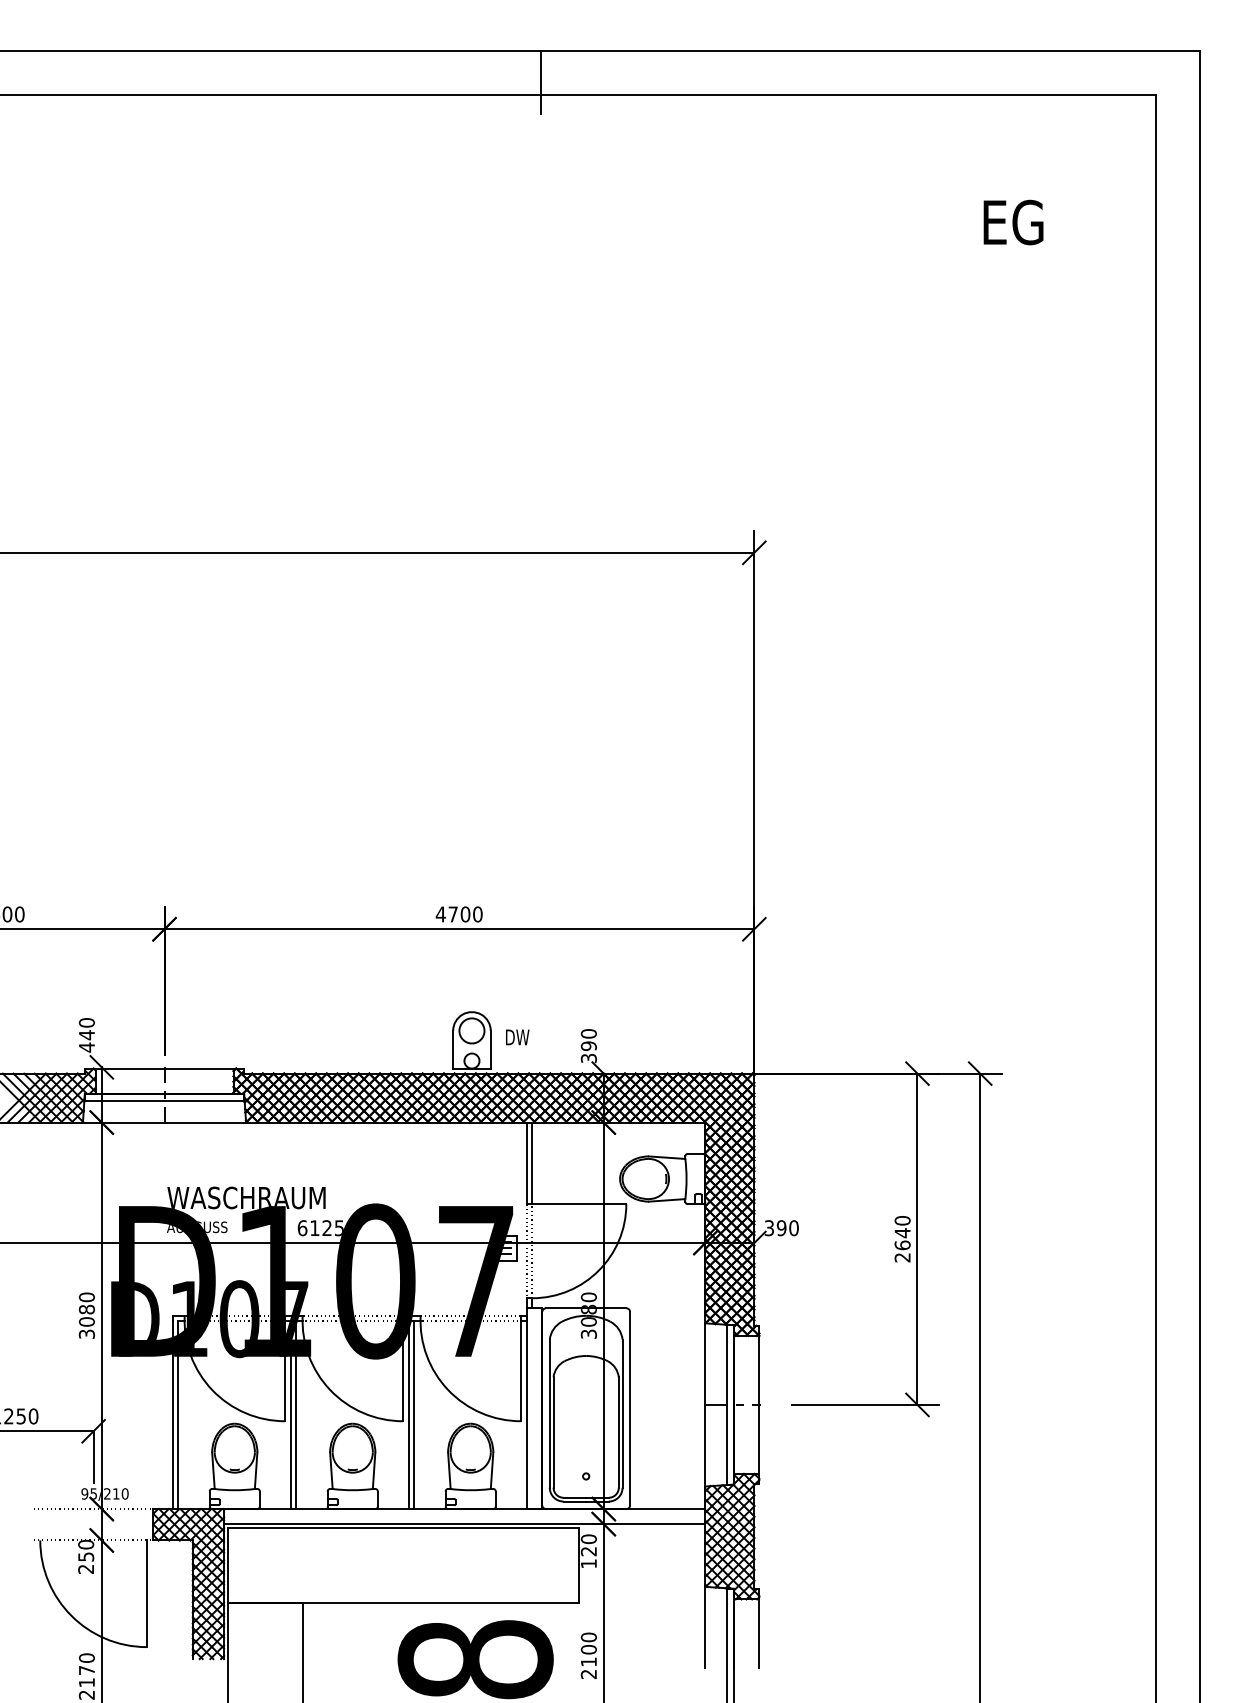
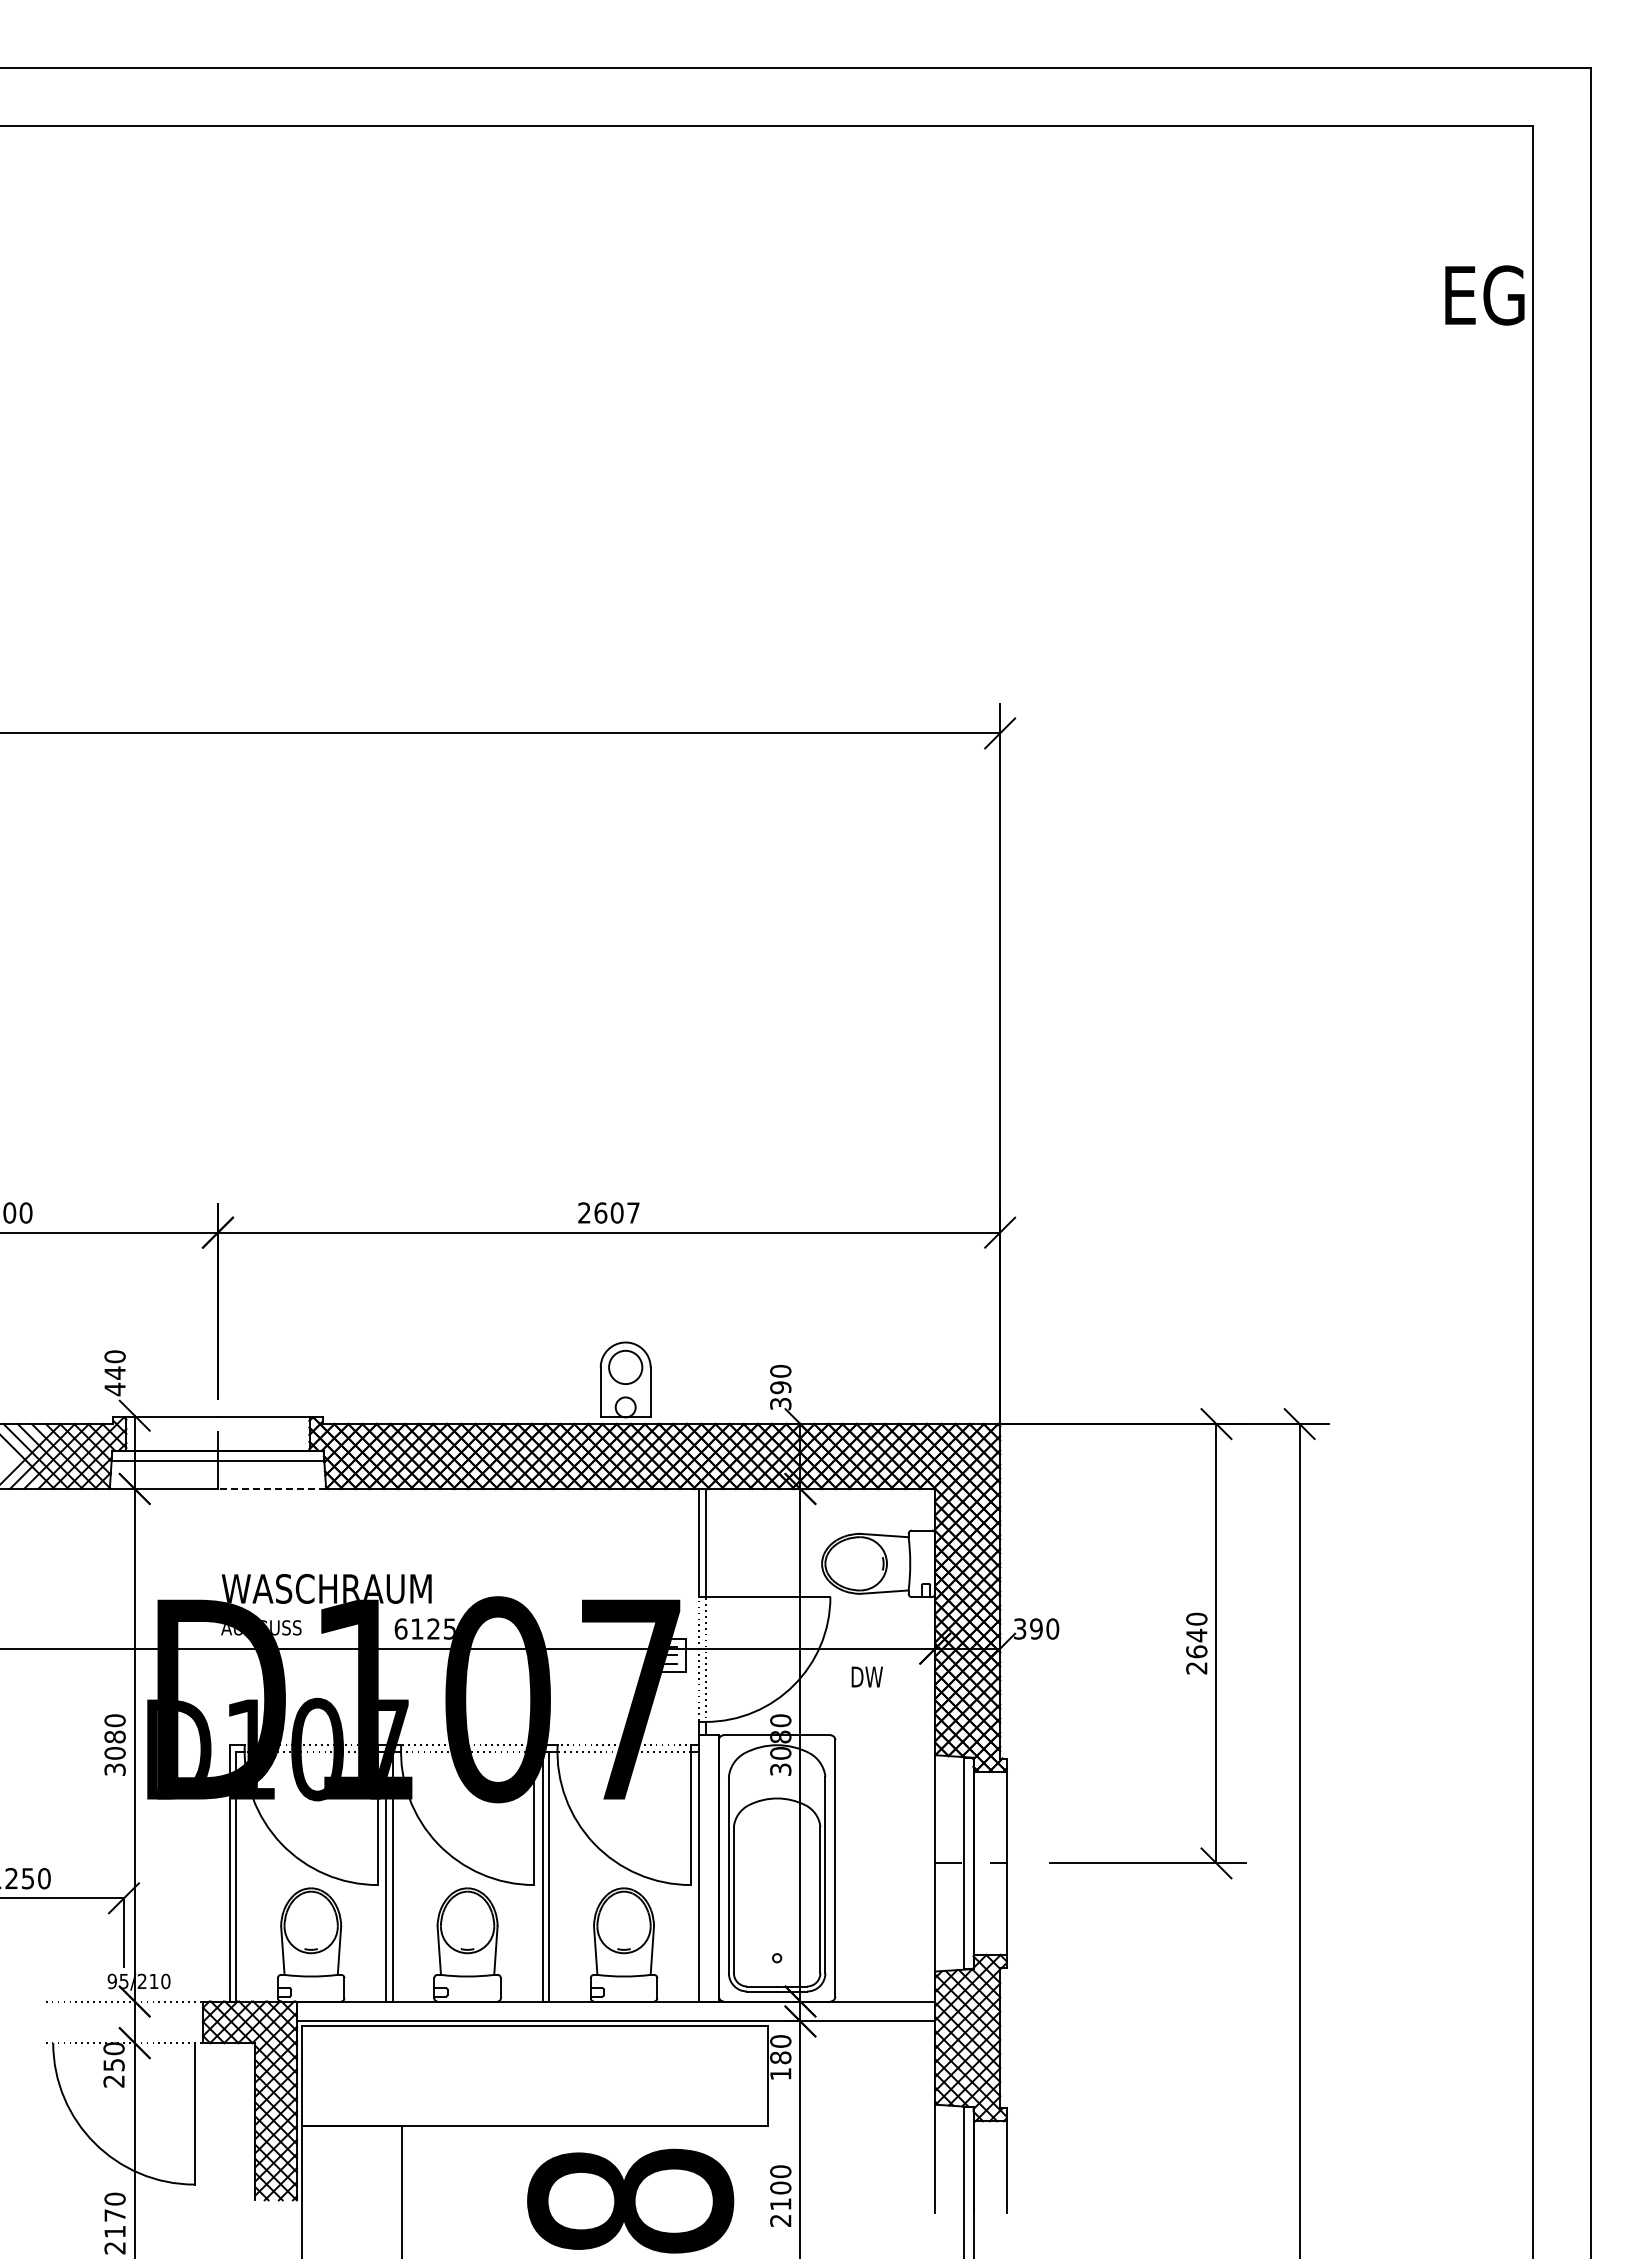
line: (541, 81) -> (717, 108), removed
text: (1013, 222) -> (1484, 295), moved
text: (459, 914) -> (608, 1212), 4700 -> 2607
text: (517, 1037) -> (866, 1676), moved
line: (204, 1122) -> (271, 1488), solid -> dashed
text: (588, 1551) -> (780, 2057), 120 -> 180

